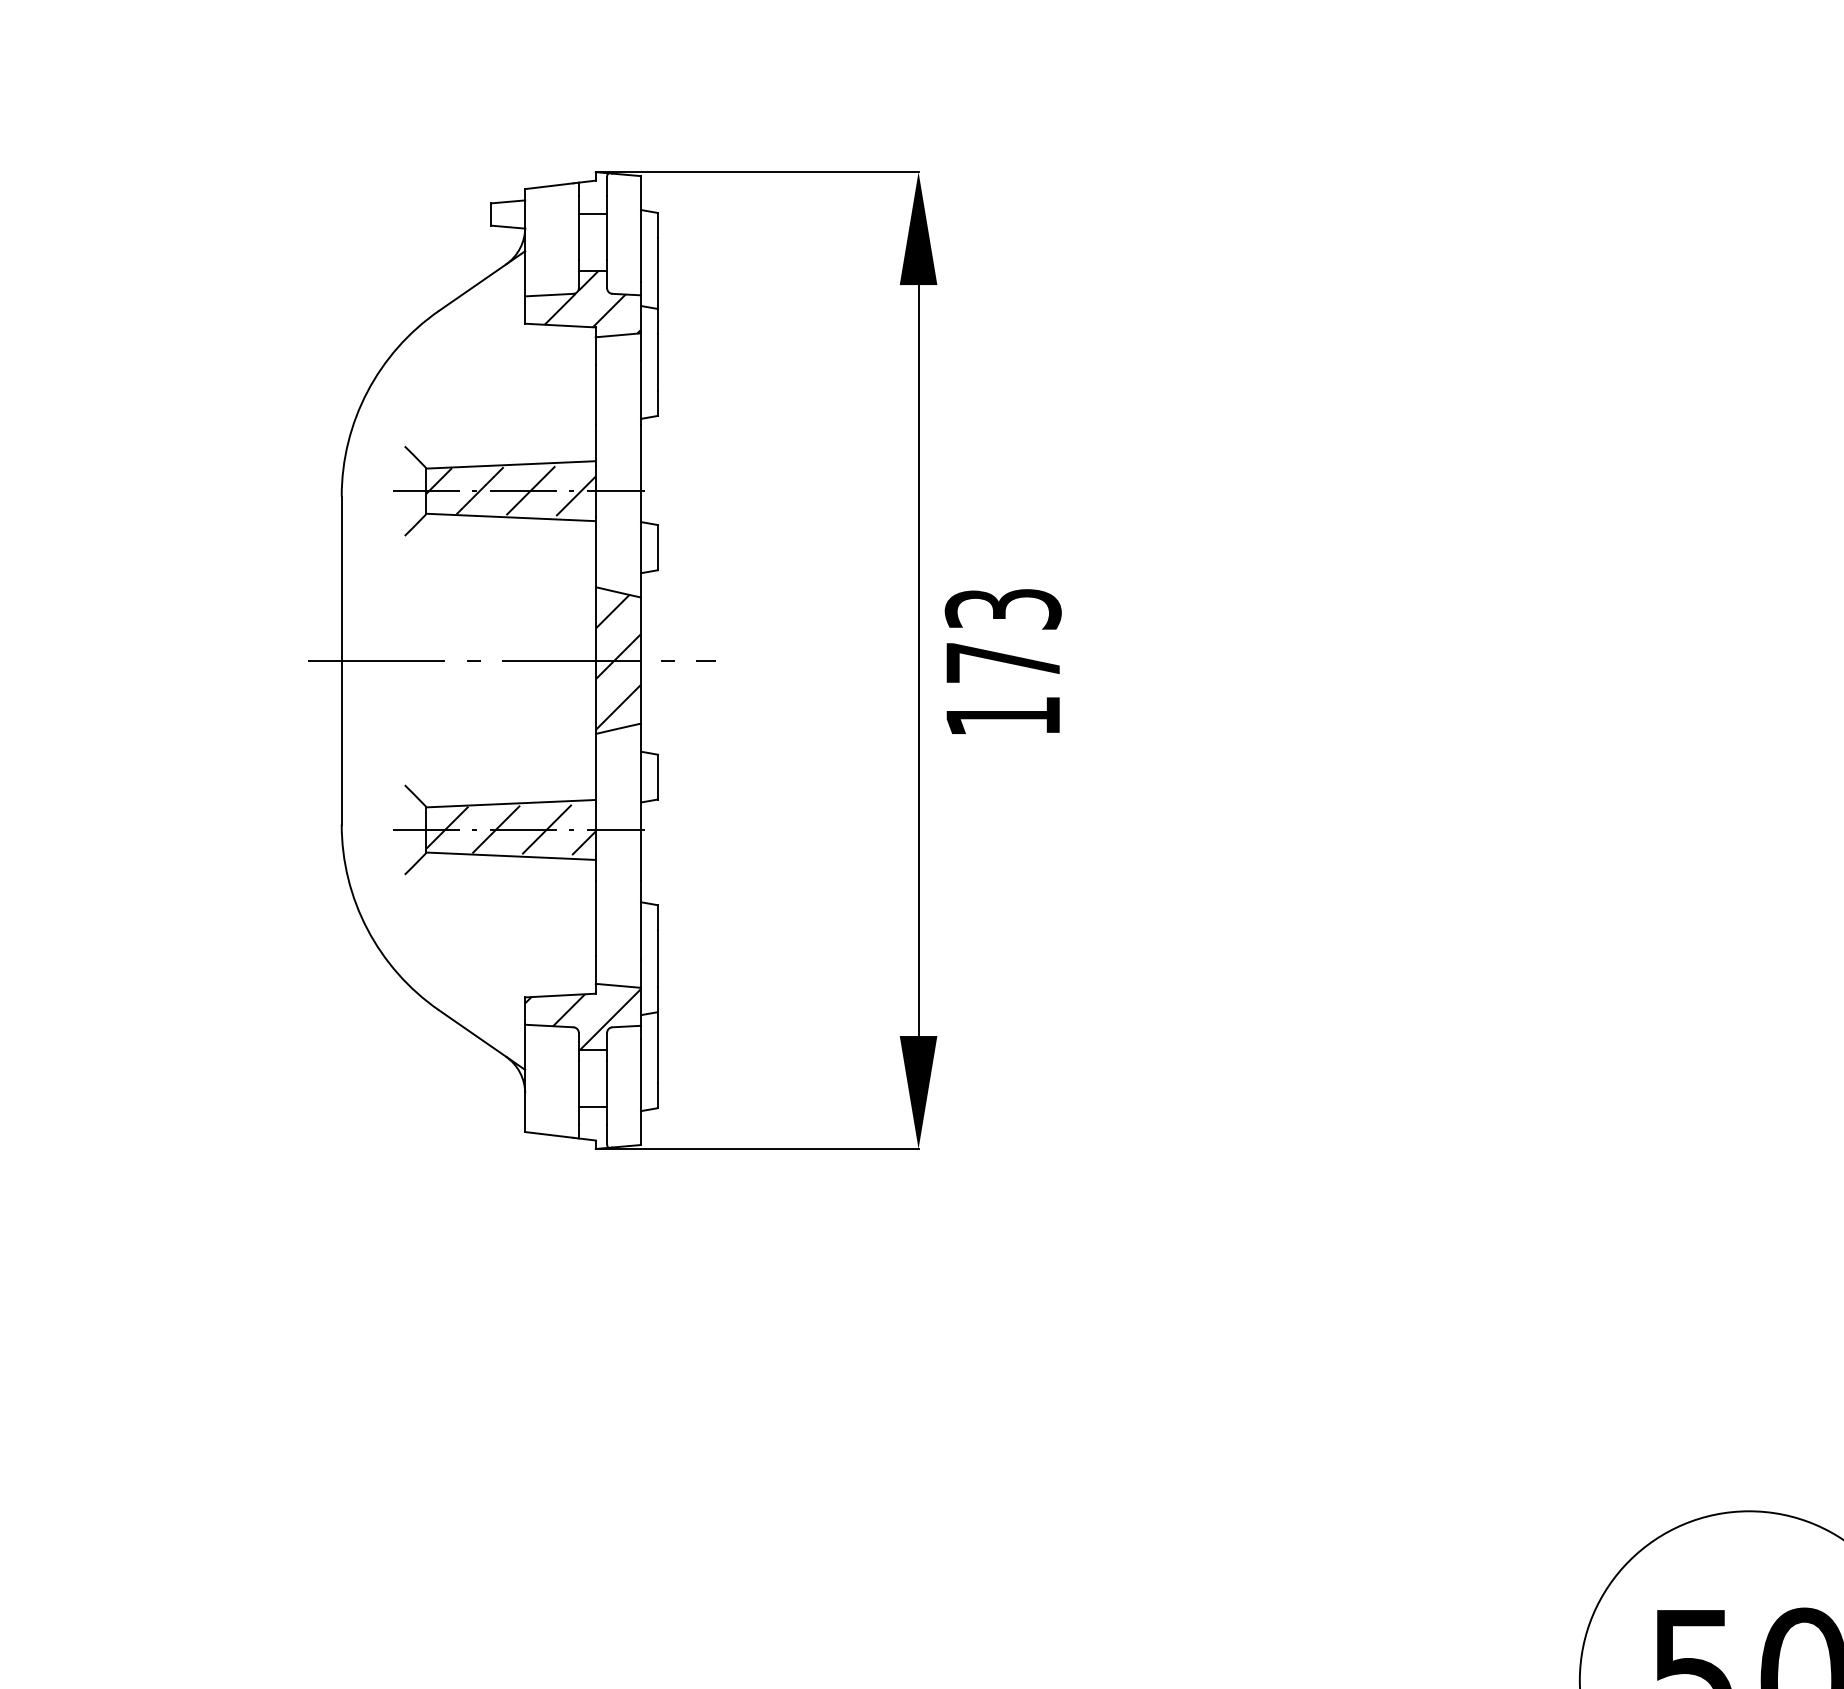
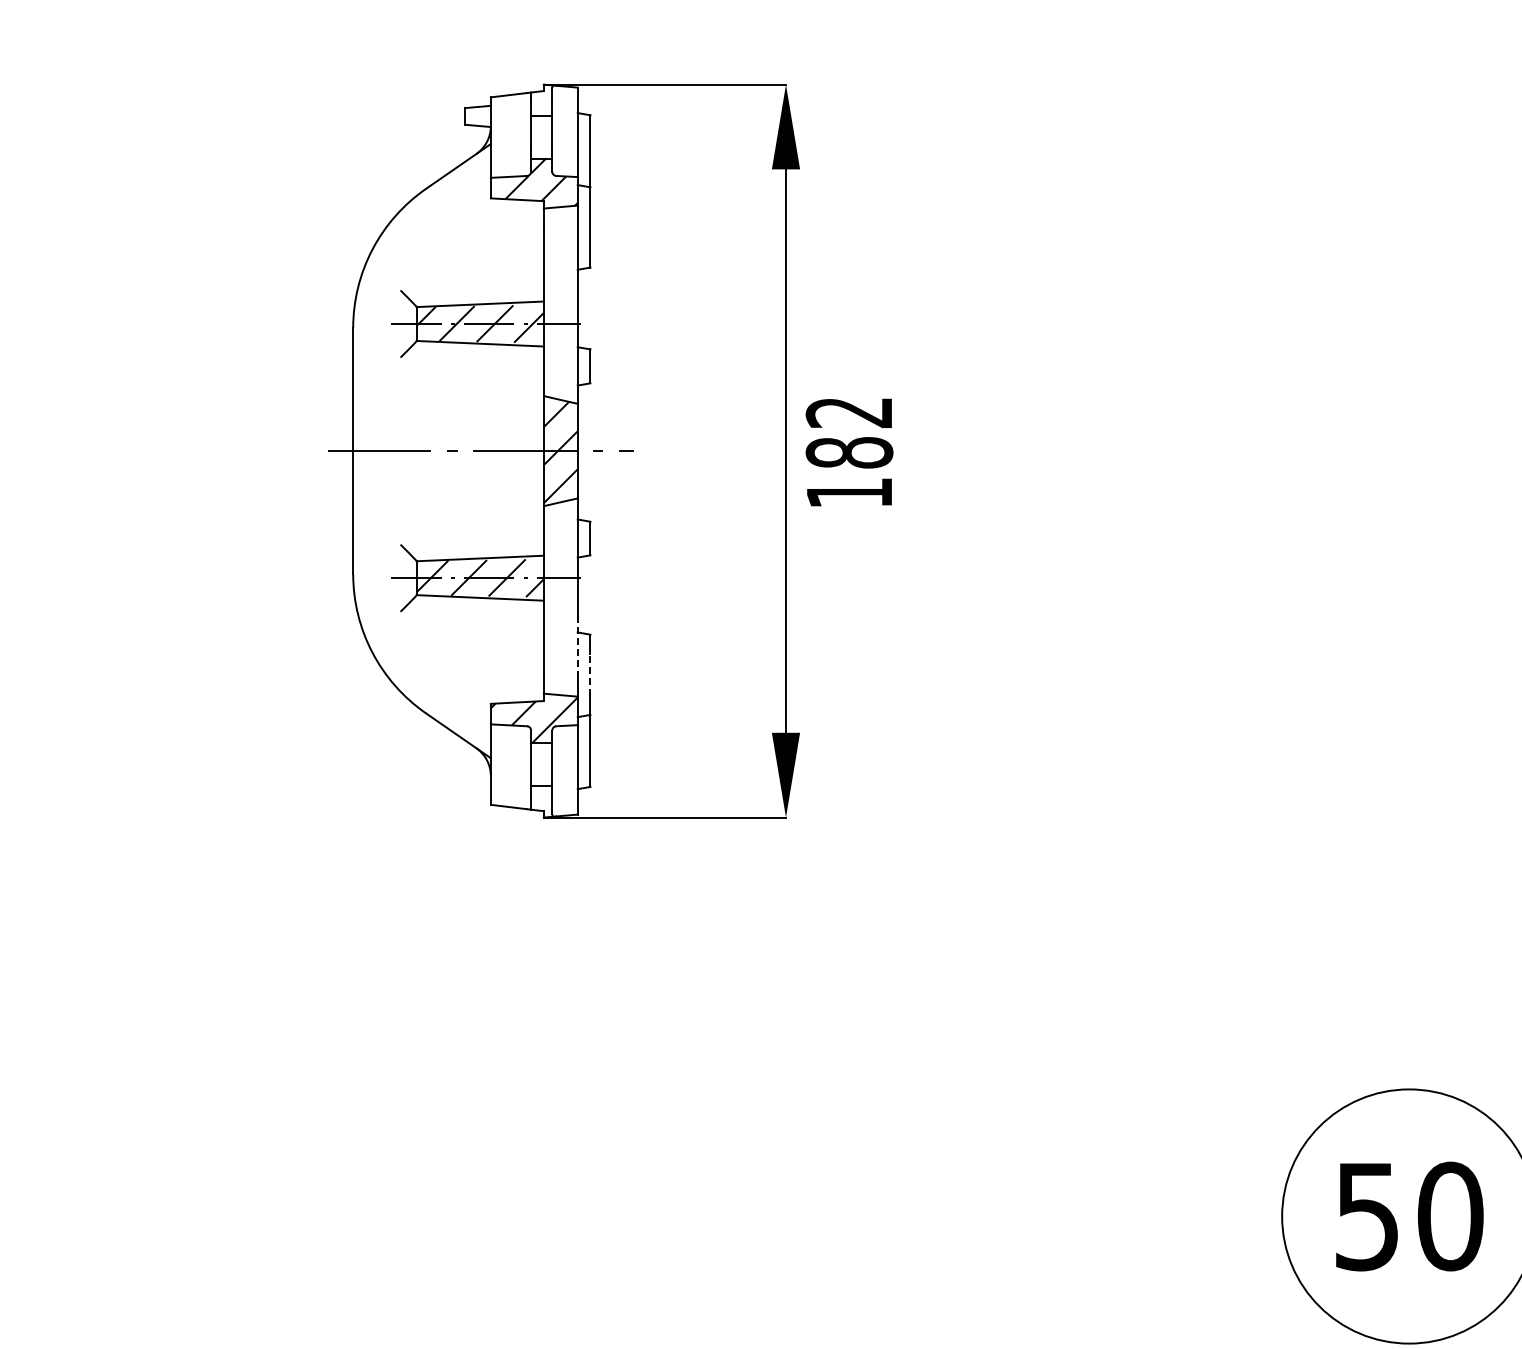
text: (1003, 635) -> (849, 432), 173 -> 182
line: (640, 919) -> (577, 645), solid -> dashed
line: (657, 958) -> (590, 674), solid -> dashed

